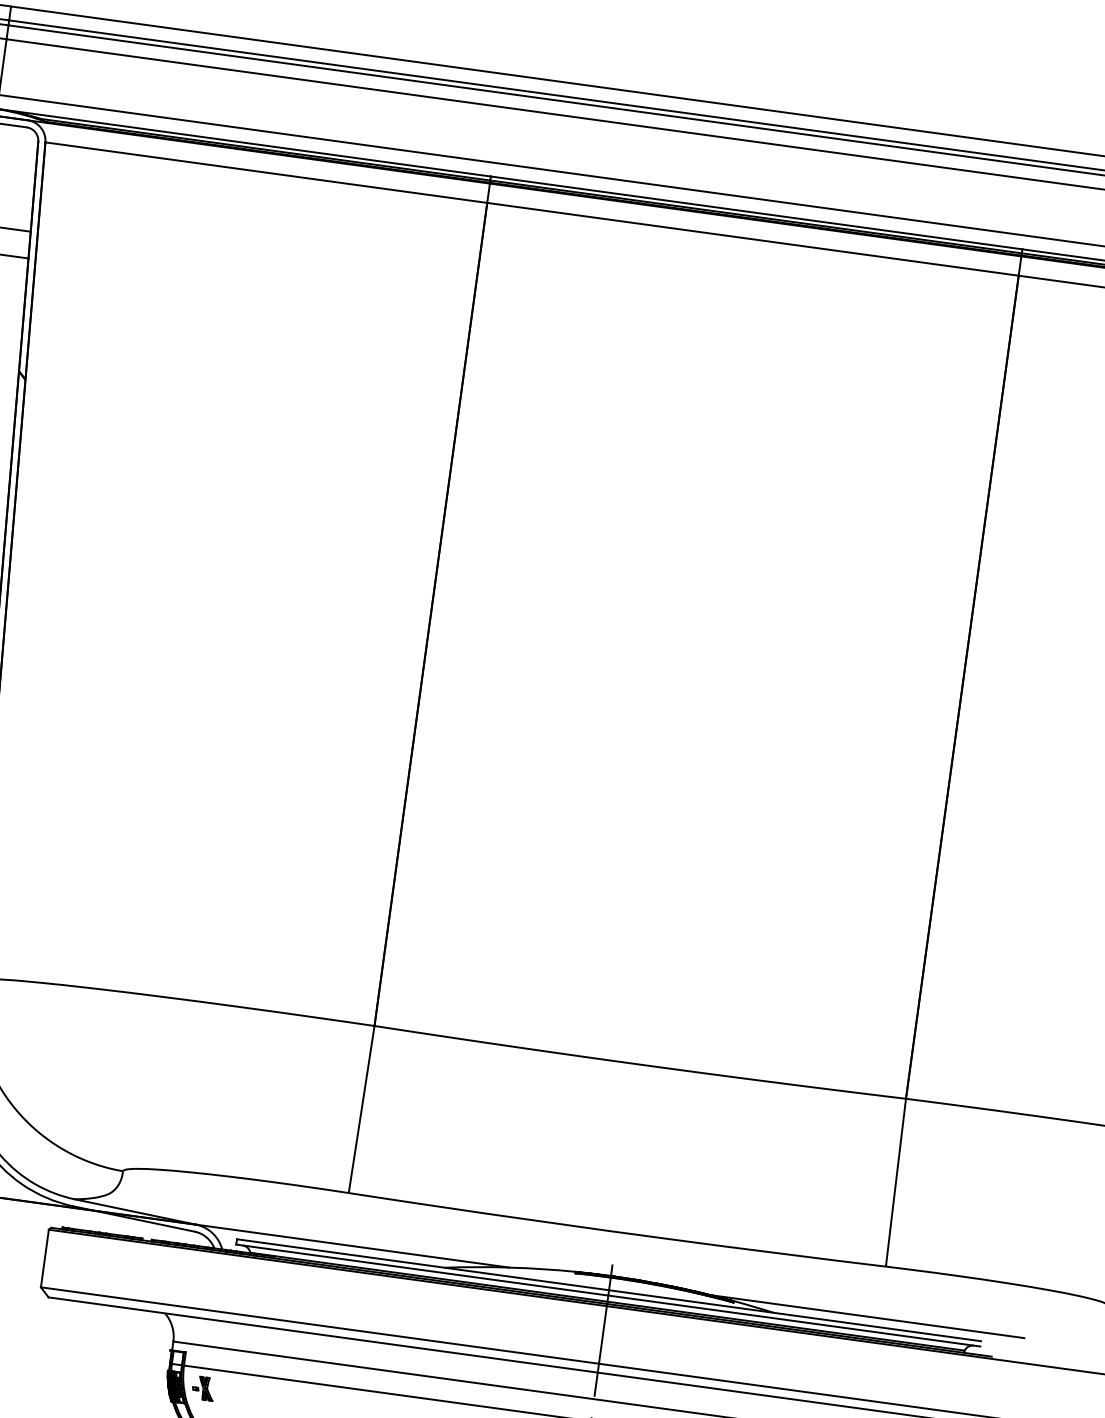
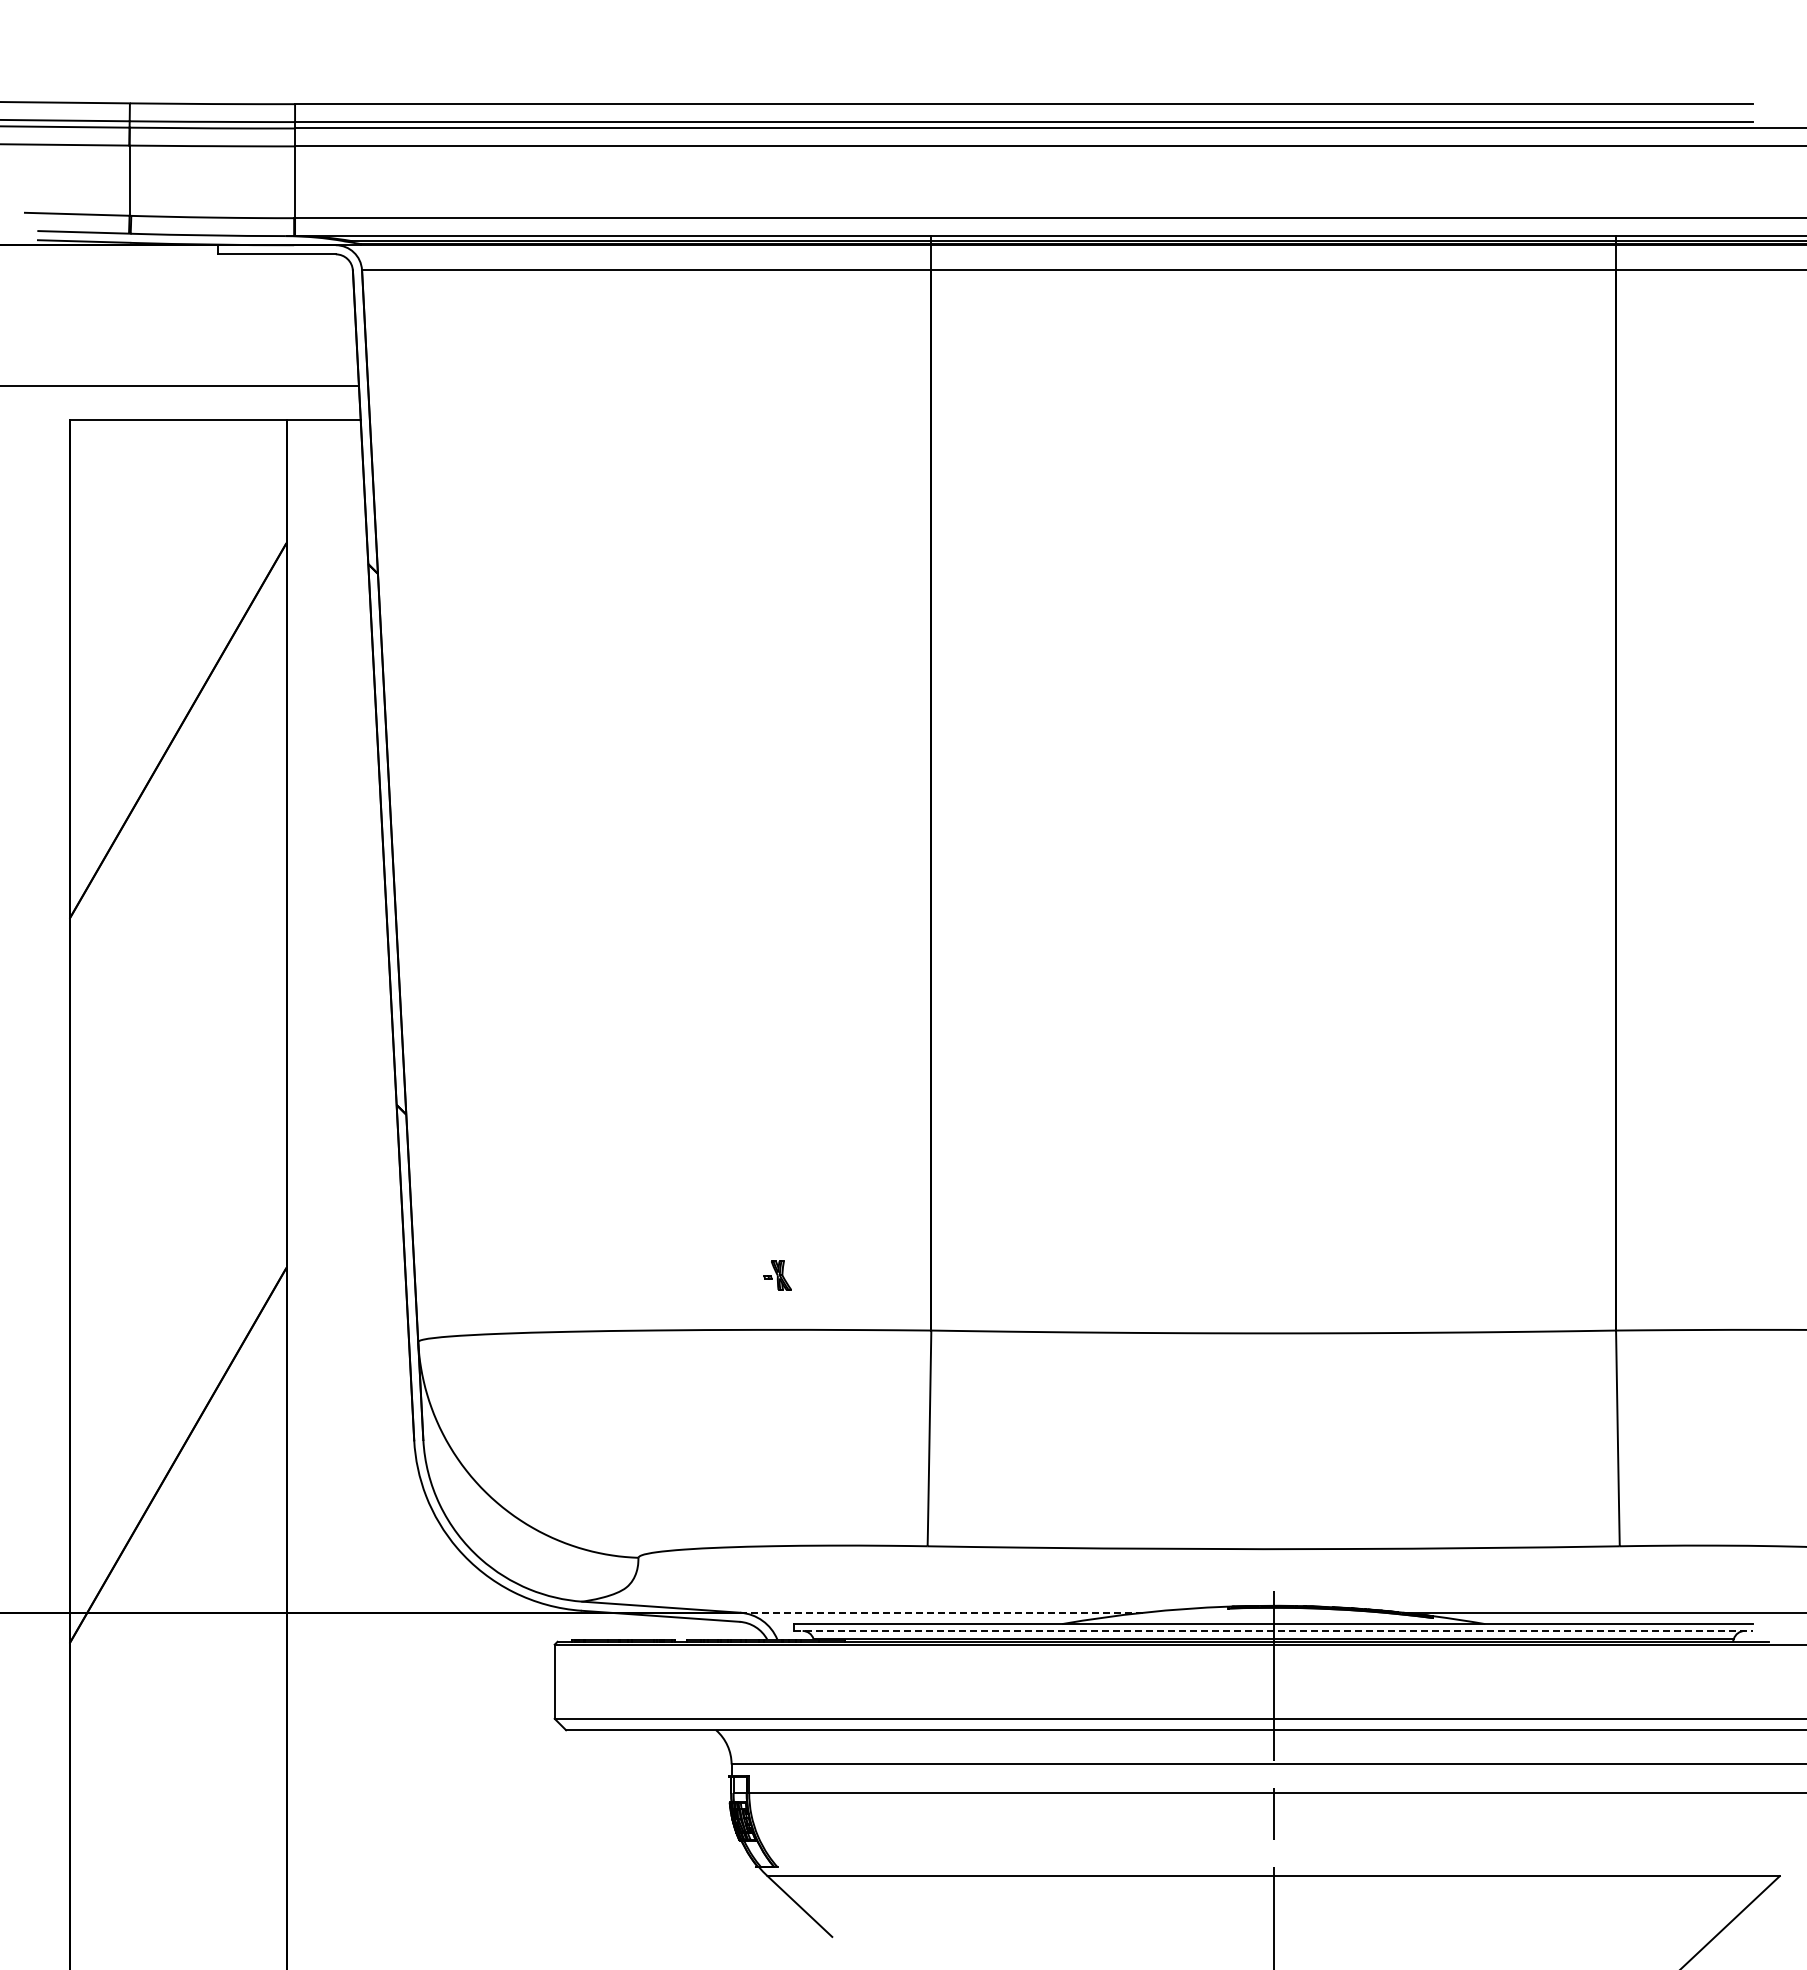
line: (352, 1245) -> (941, 1612), solid -> dashed
line: (609, 1295) -> (1274, 1630), solid -> dashed
part: (203, 1388) -> (777, 1275), moved

